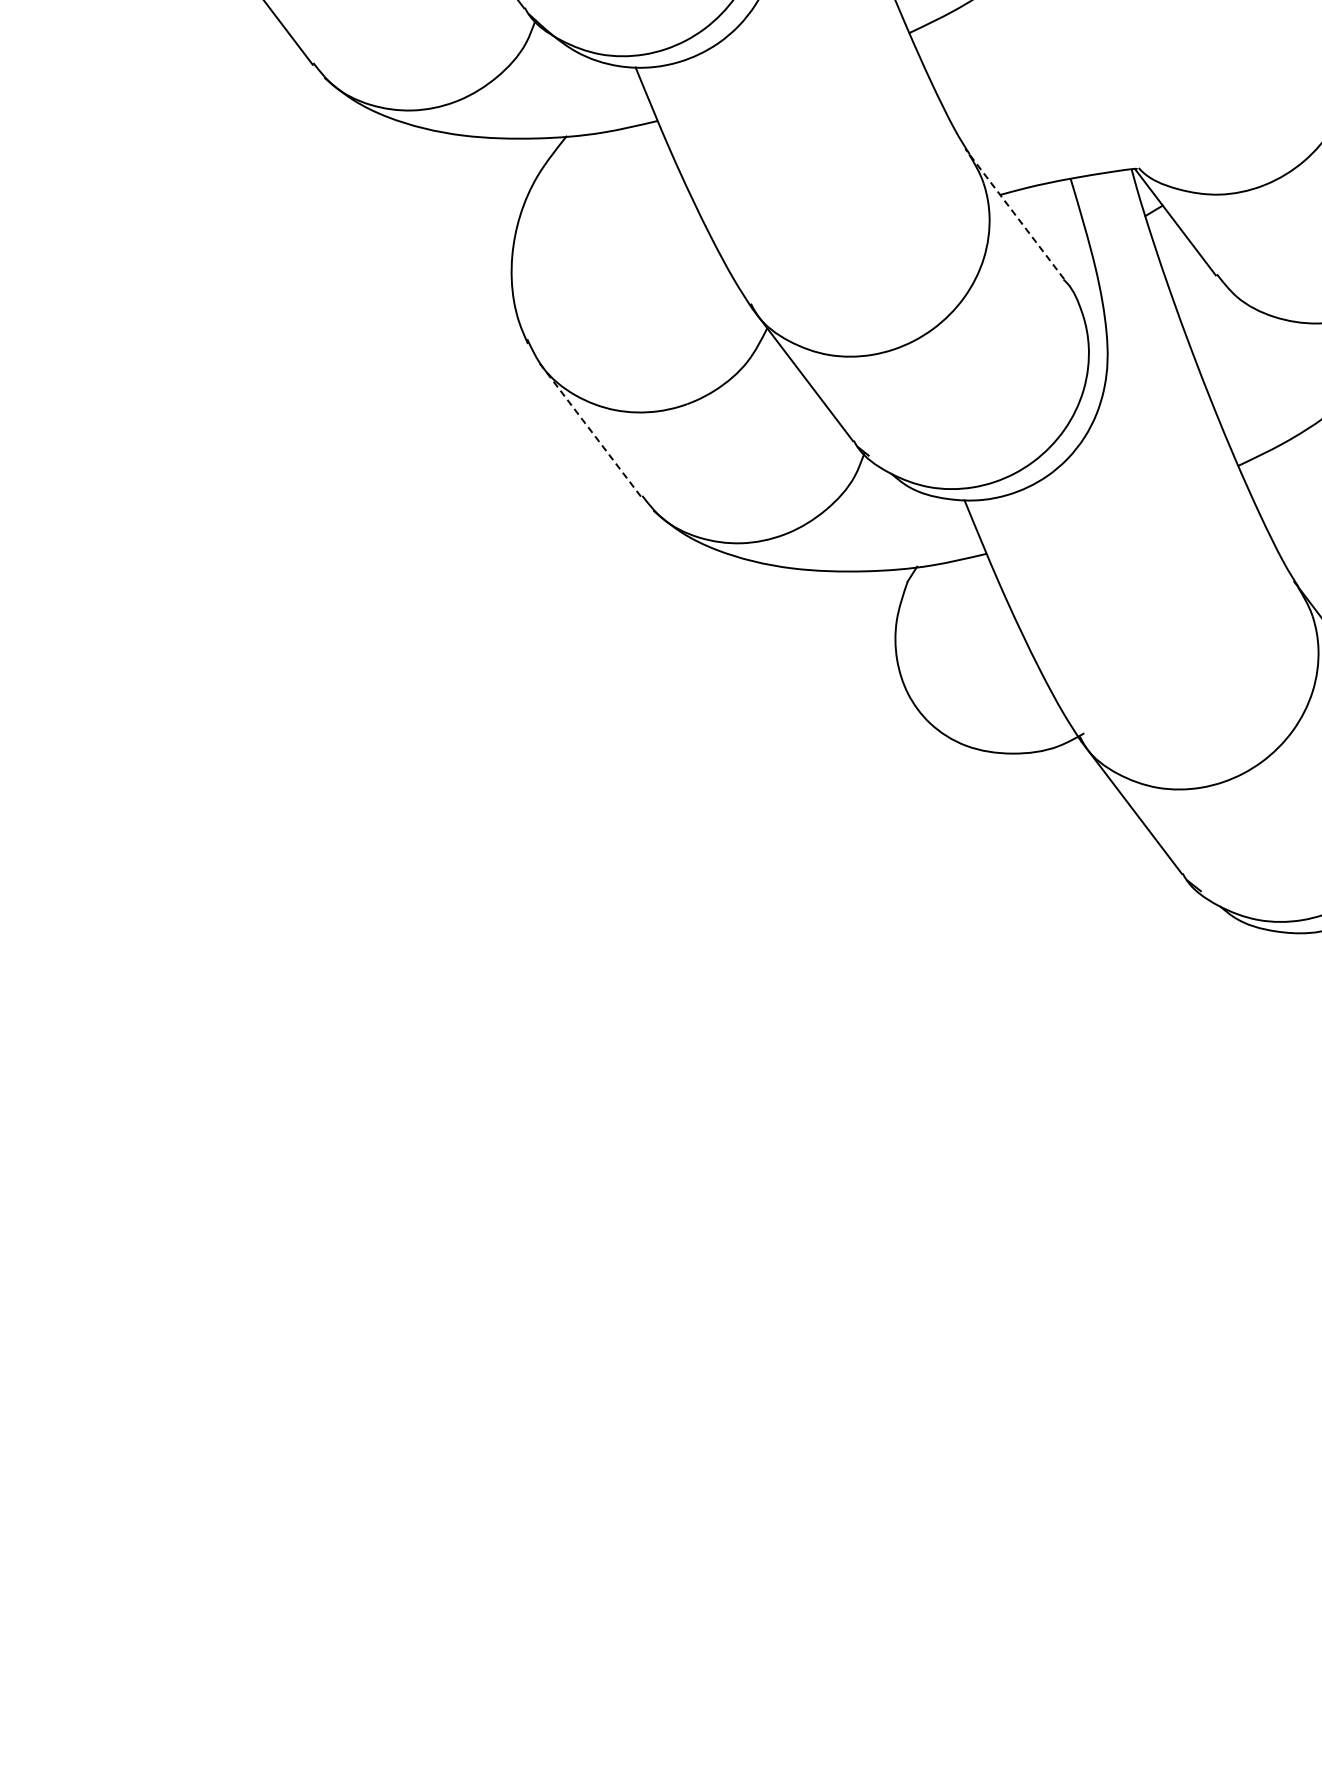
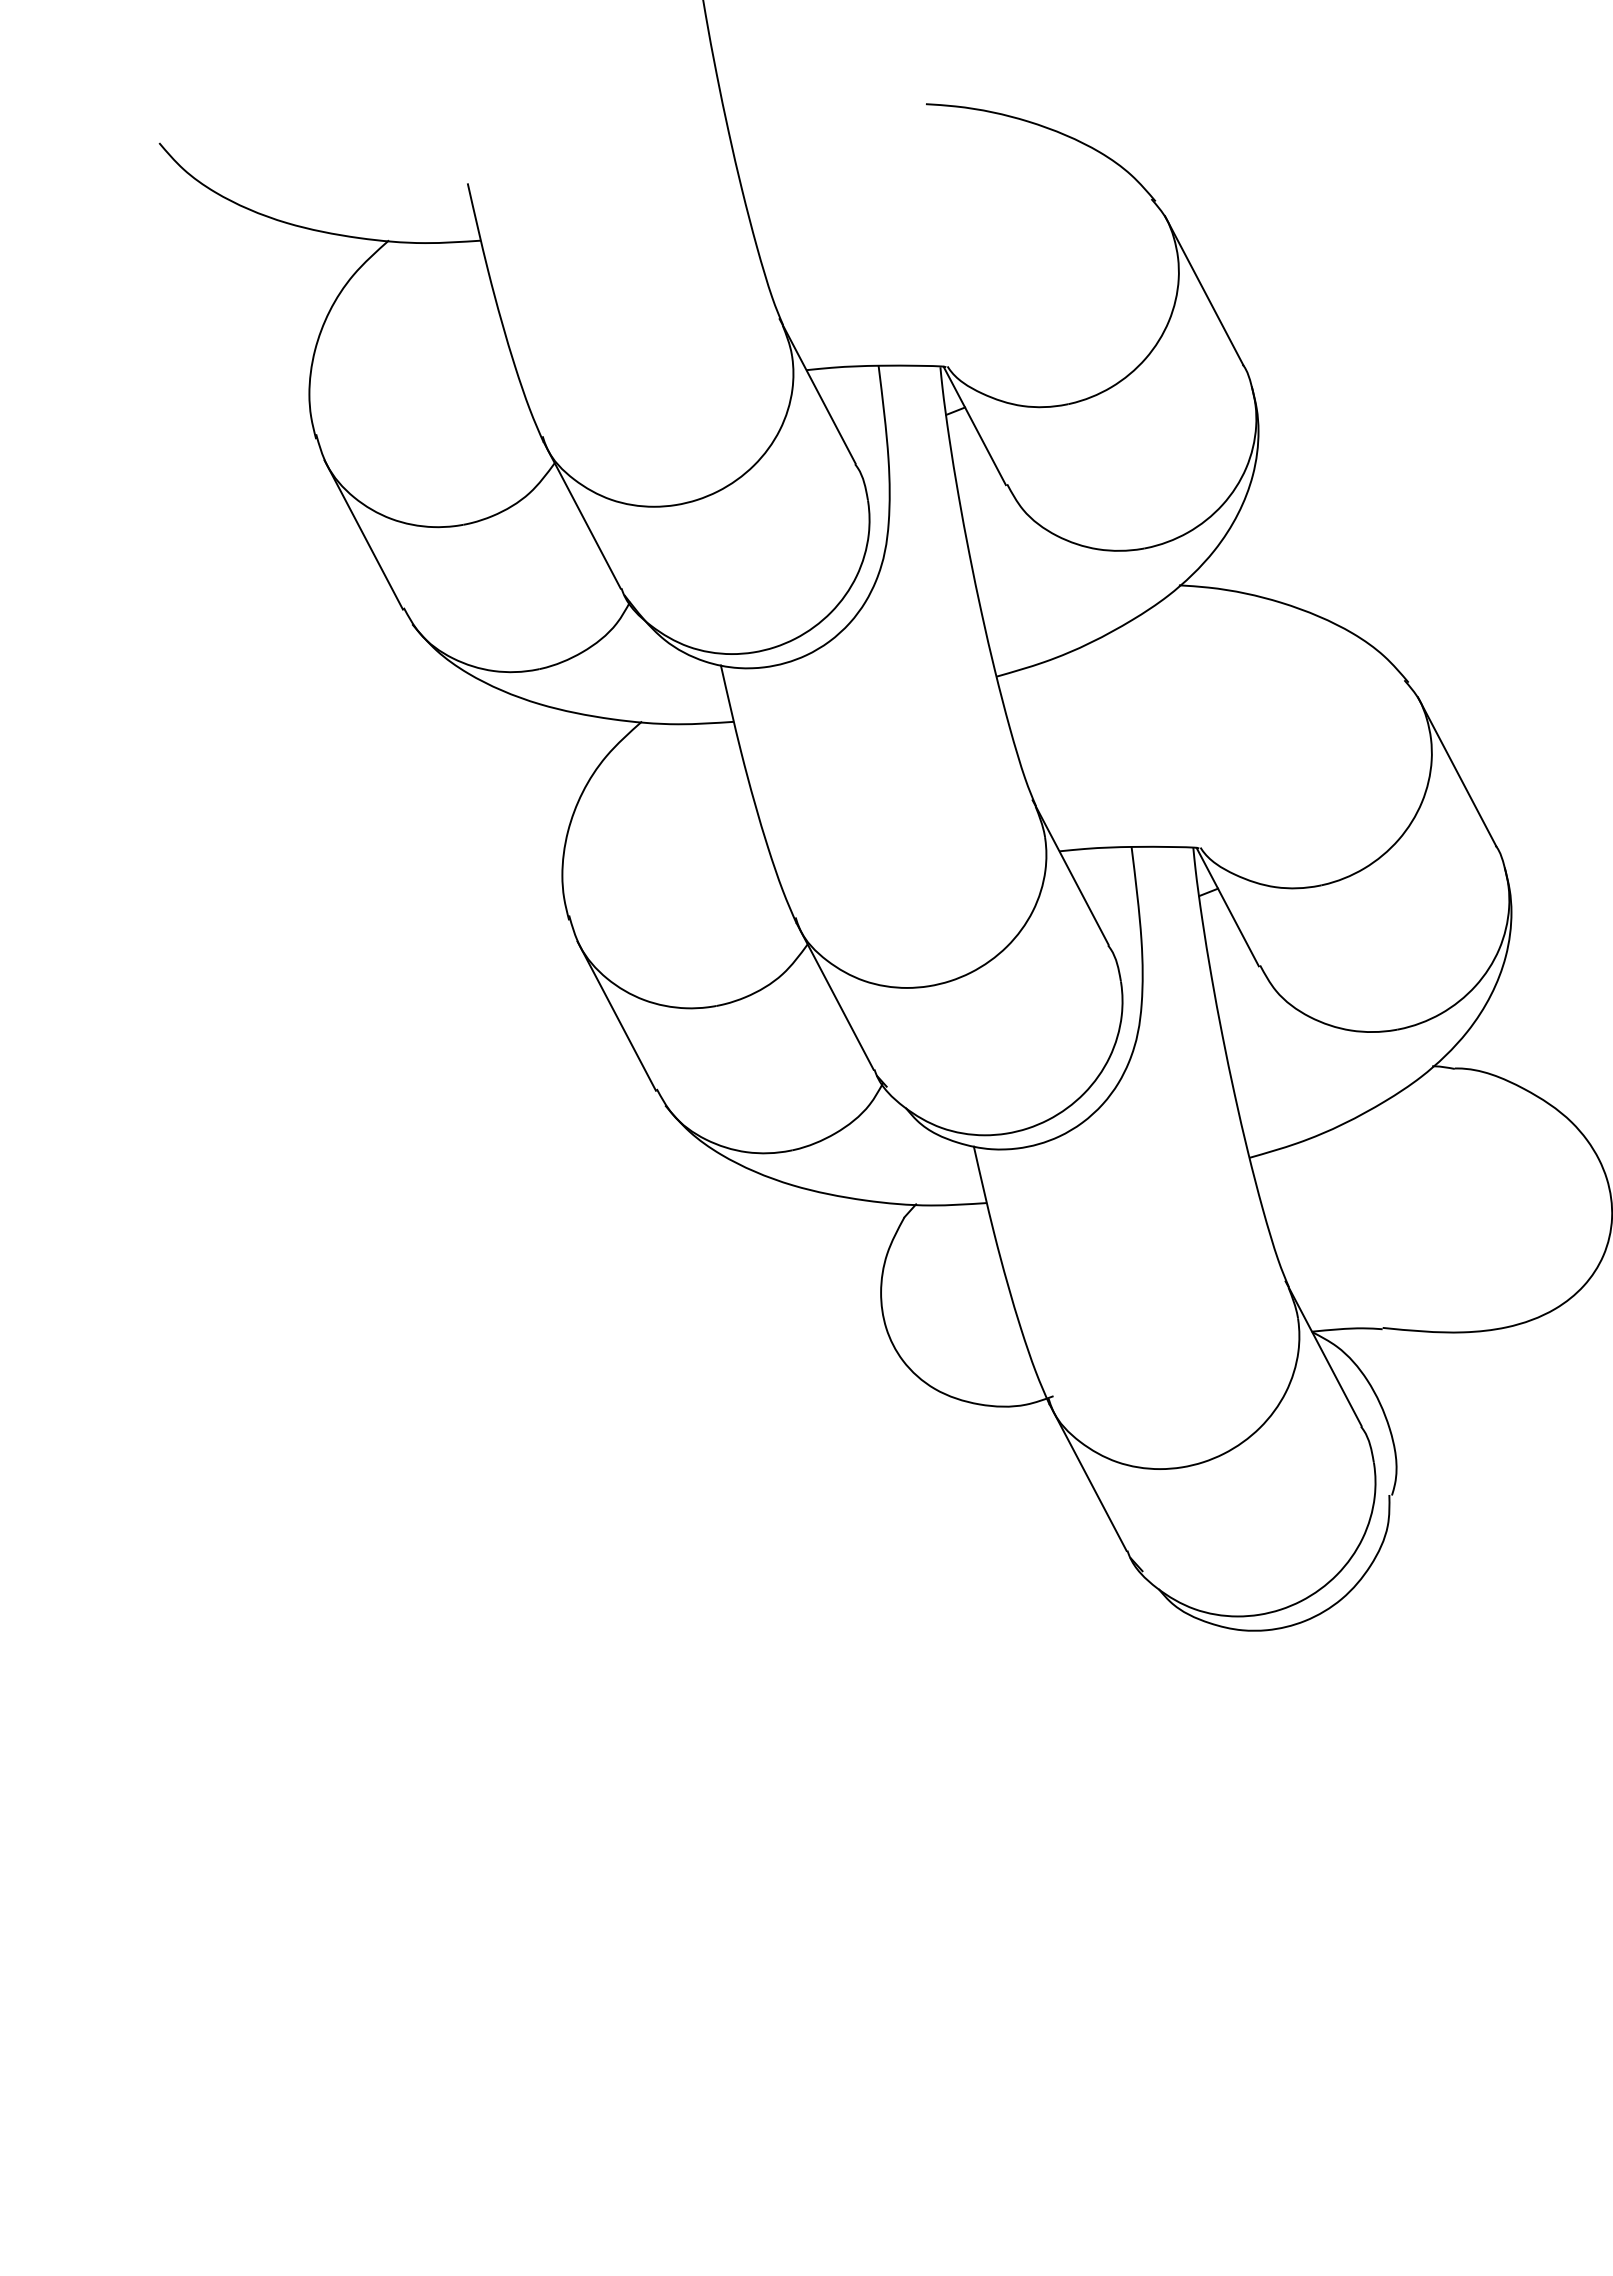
line: (1014, 214) -> (1070, 872), dashed -> solid
line: (590, 430) -> (616, 1016), dashed -> solid

